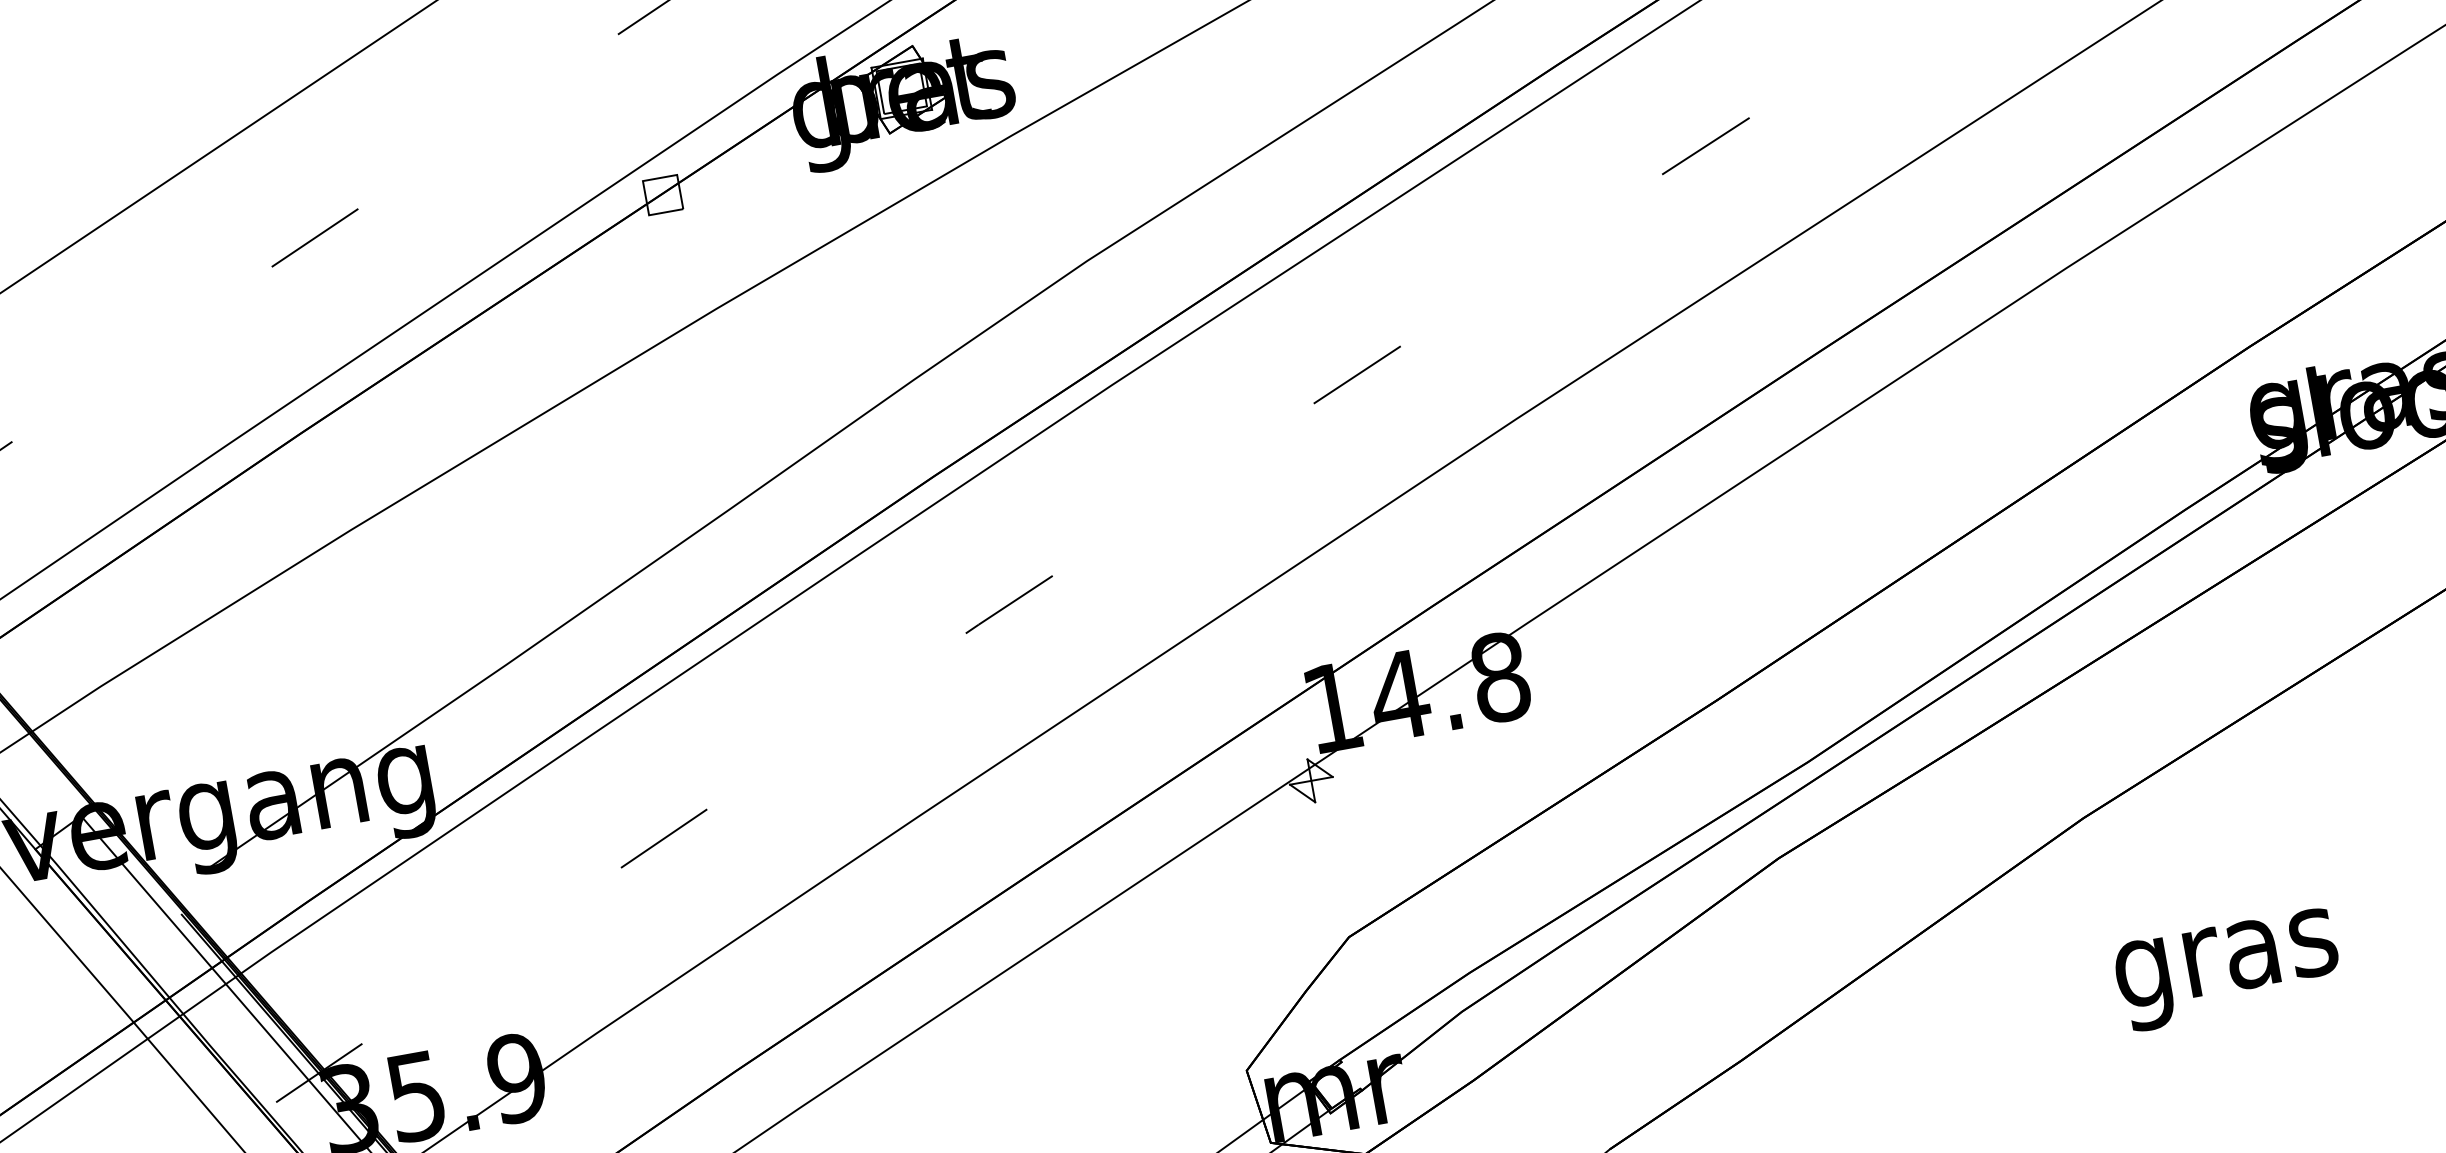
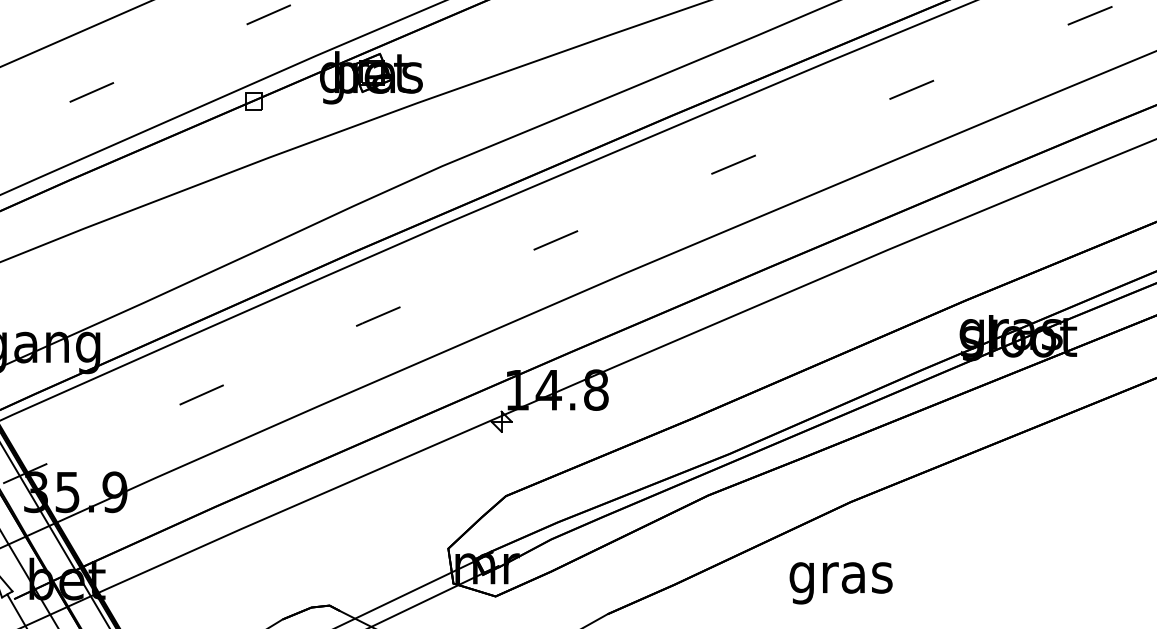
text: (2226, 970) -> (840, 583), moved

